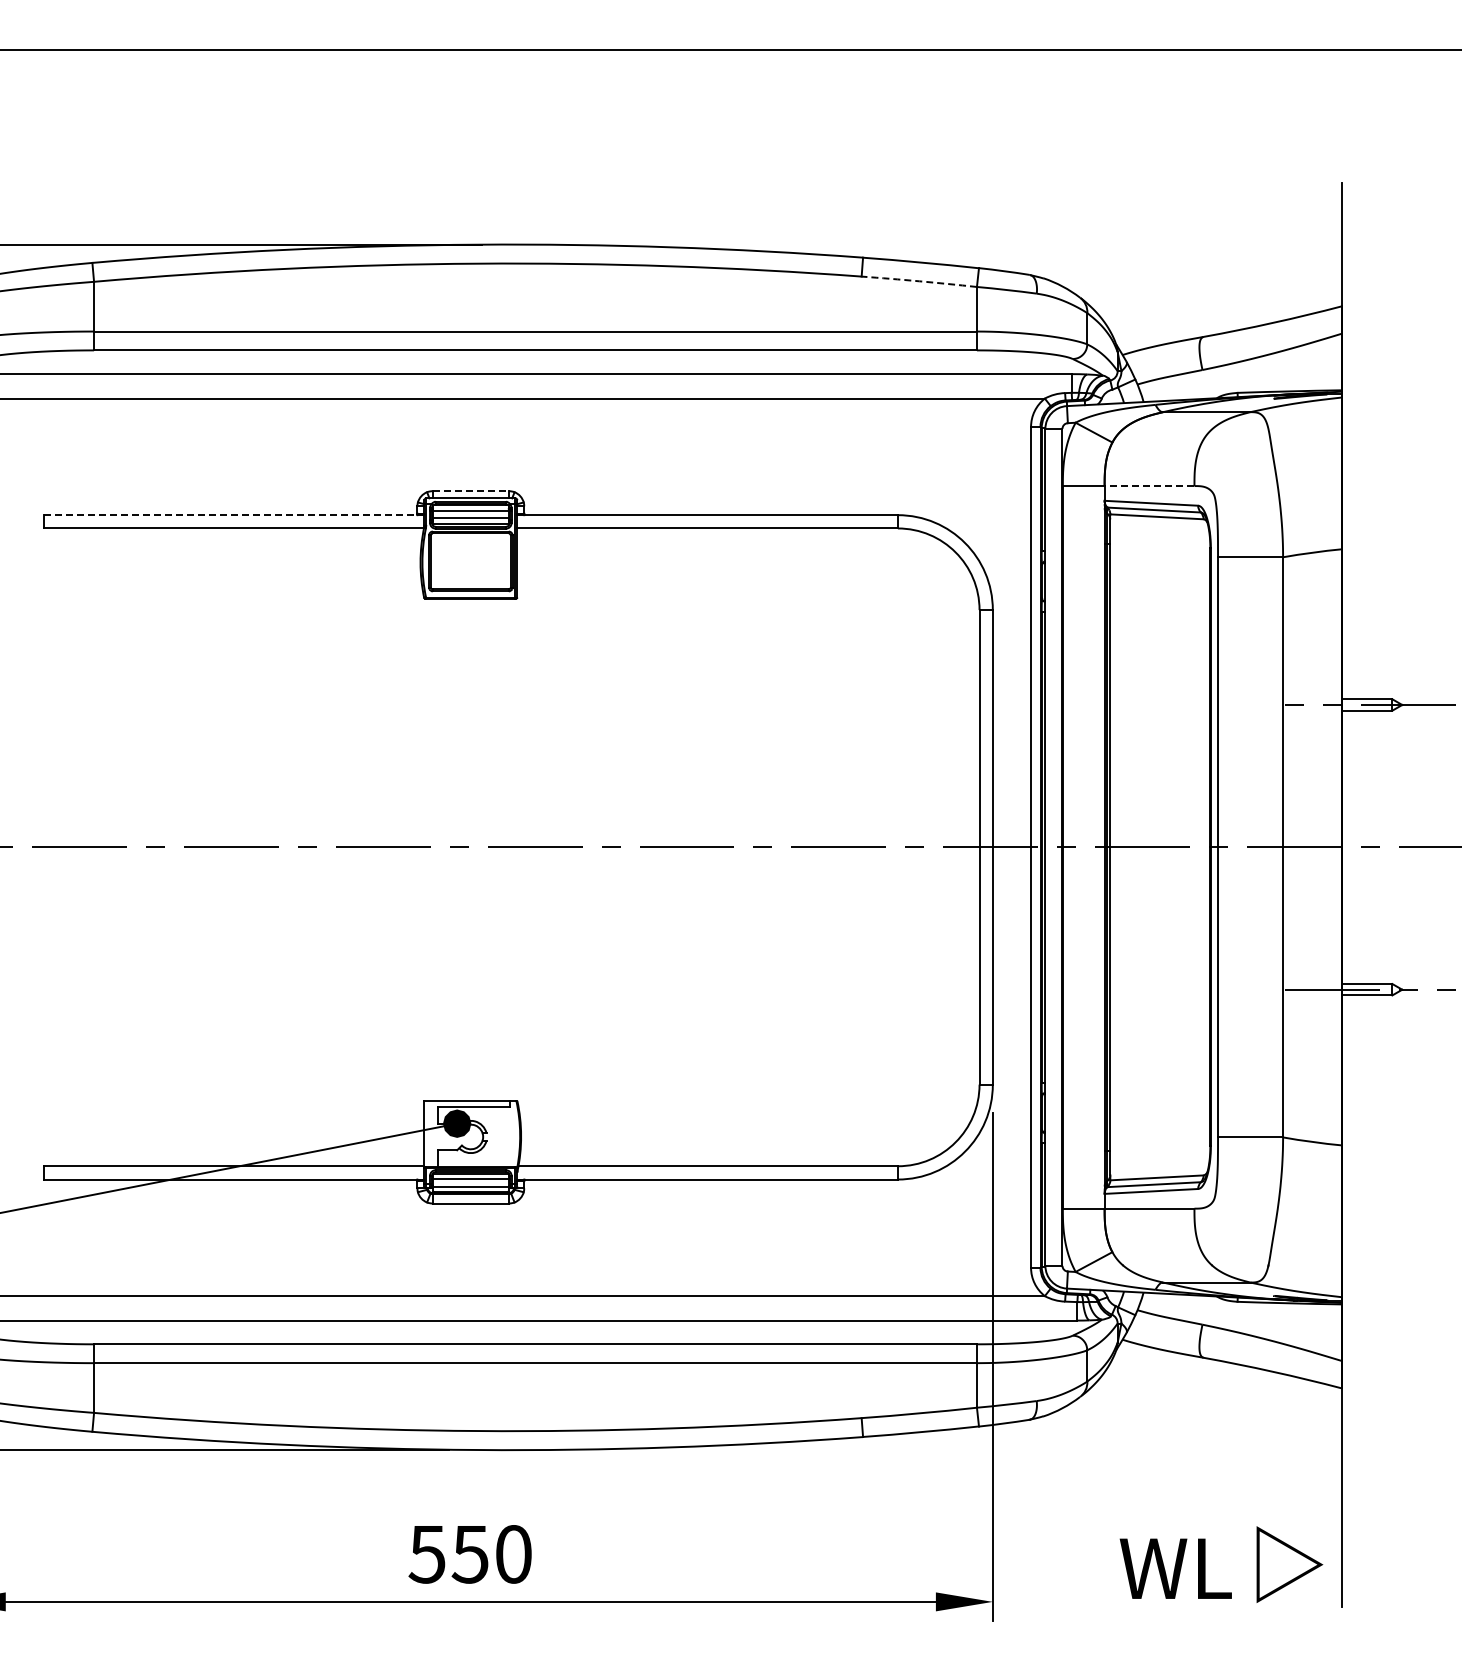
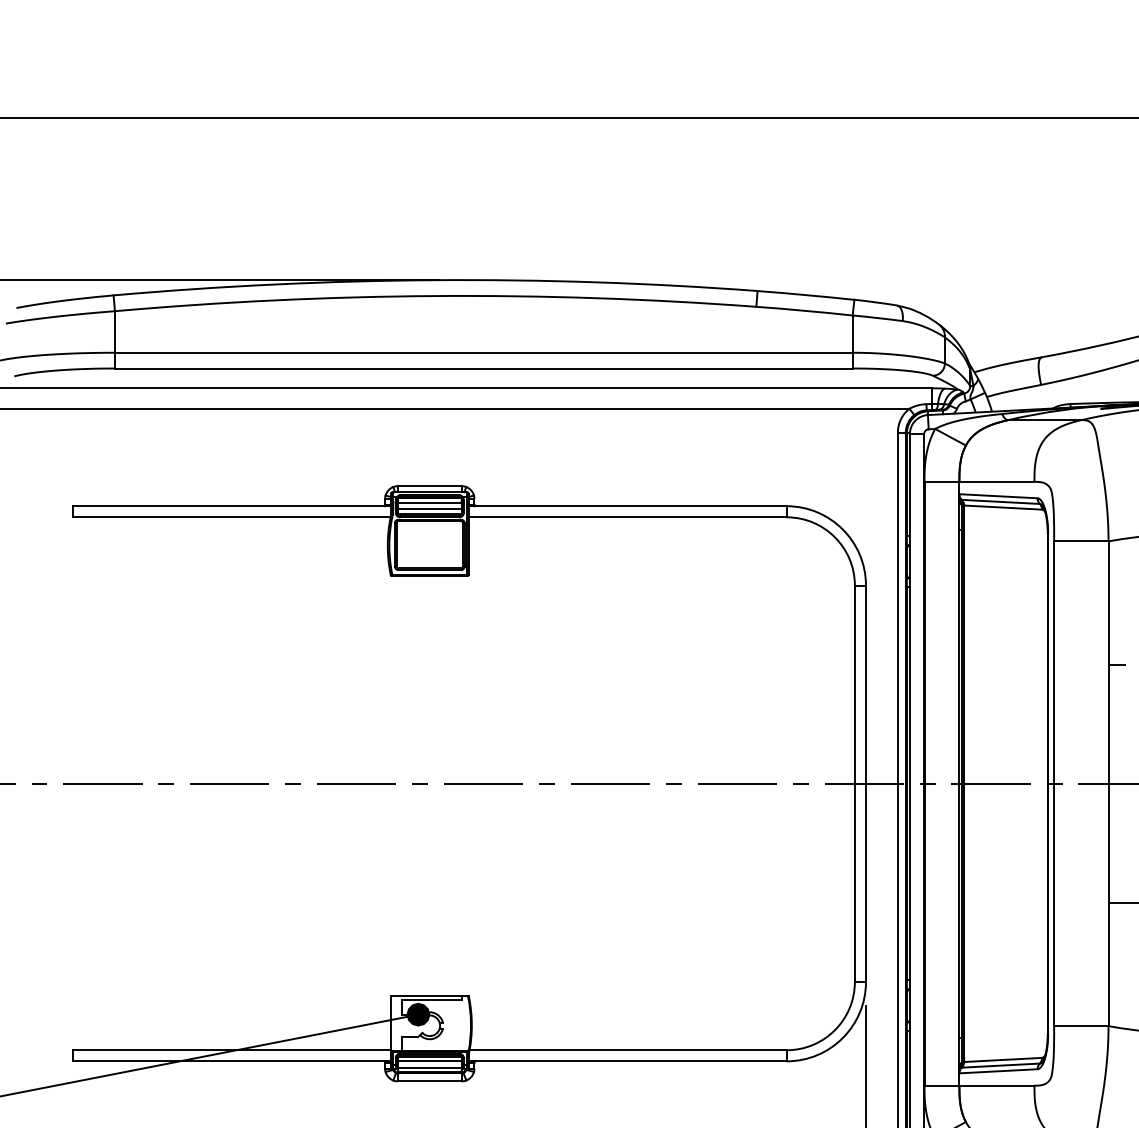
arc: (919, 281) -> (804, 310), dashed -> solid
line: (1149, 486) -> (996, 482), dashed -> solid
line: (471, 491) -> (430, 486), dashed -> solid
line: (234, 515) -> (232, 506), dashed -> solid

